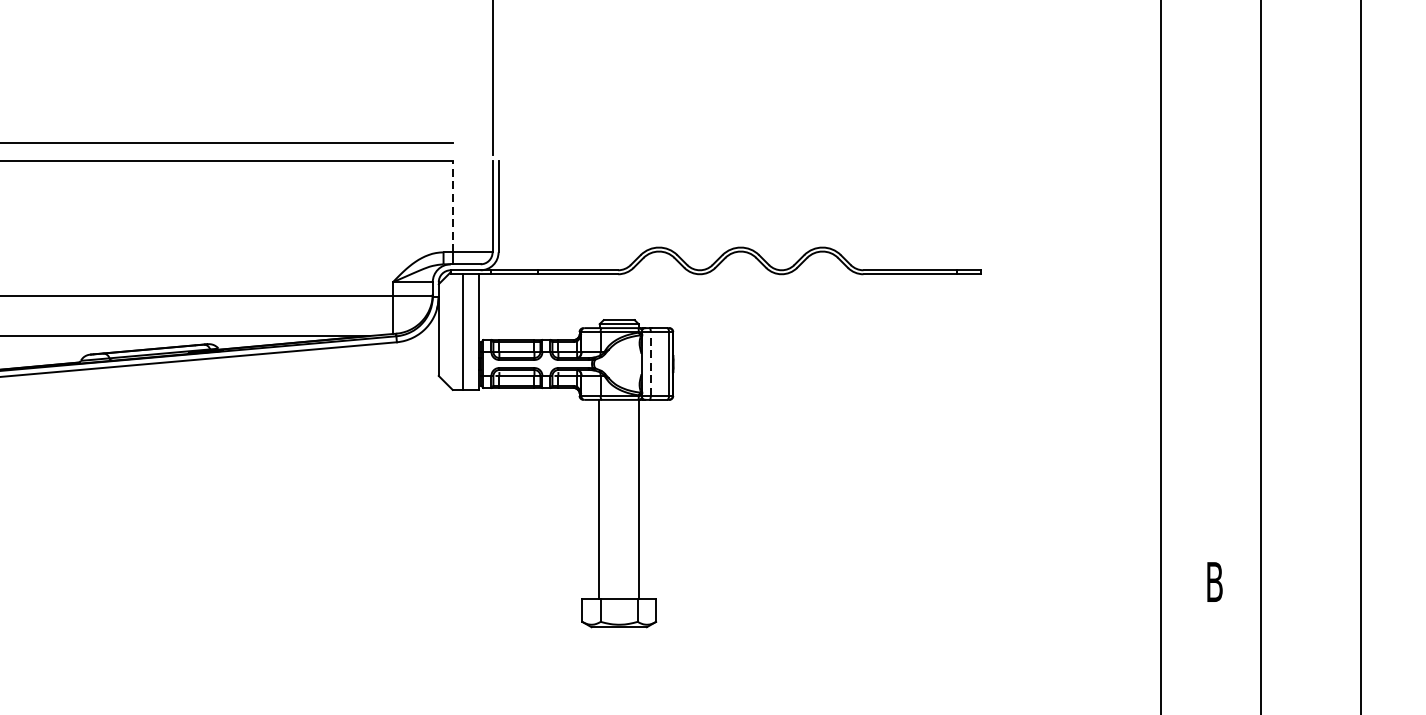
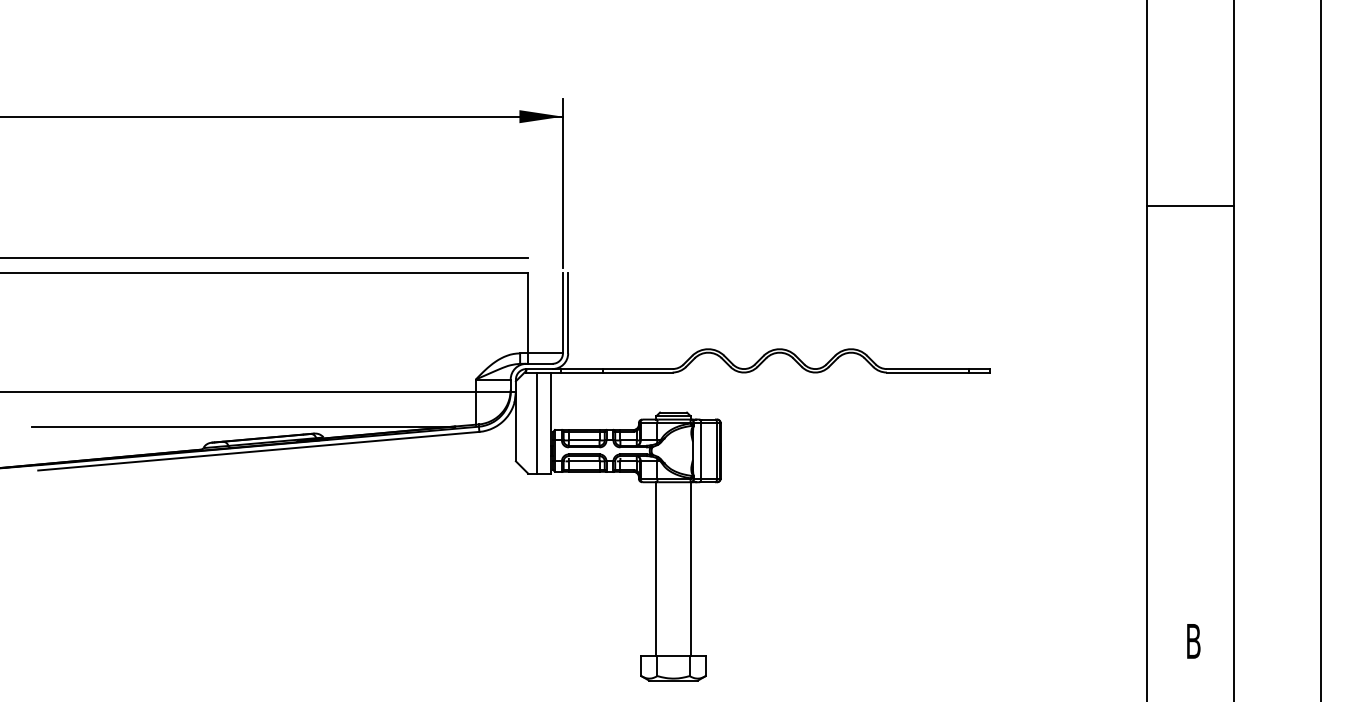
line: (1211, 84) -> (1190, 206), added
line: (453, 205) -> (528, 312), dashed -> solid
line: (651, 363) -> (701, 450), dashed -> solid

